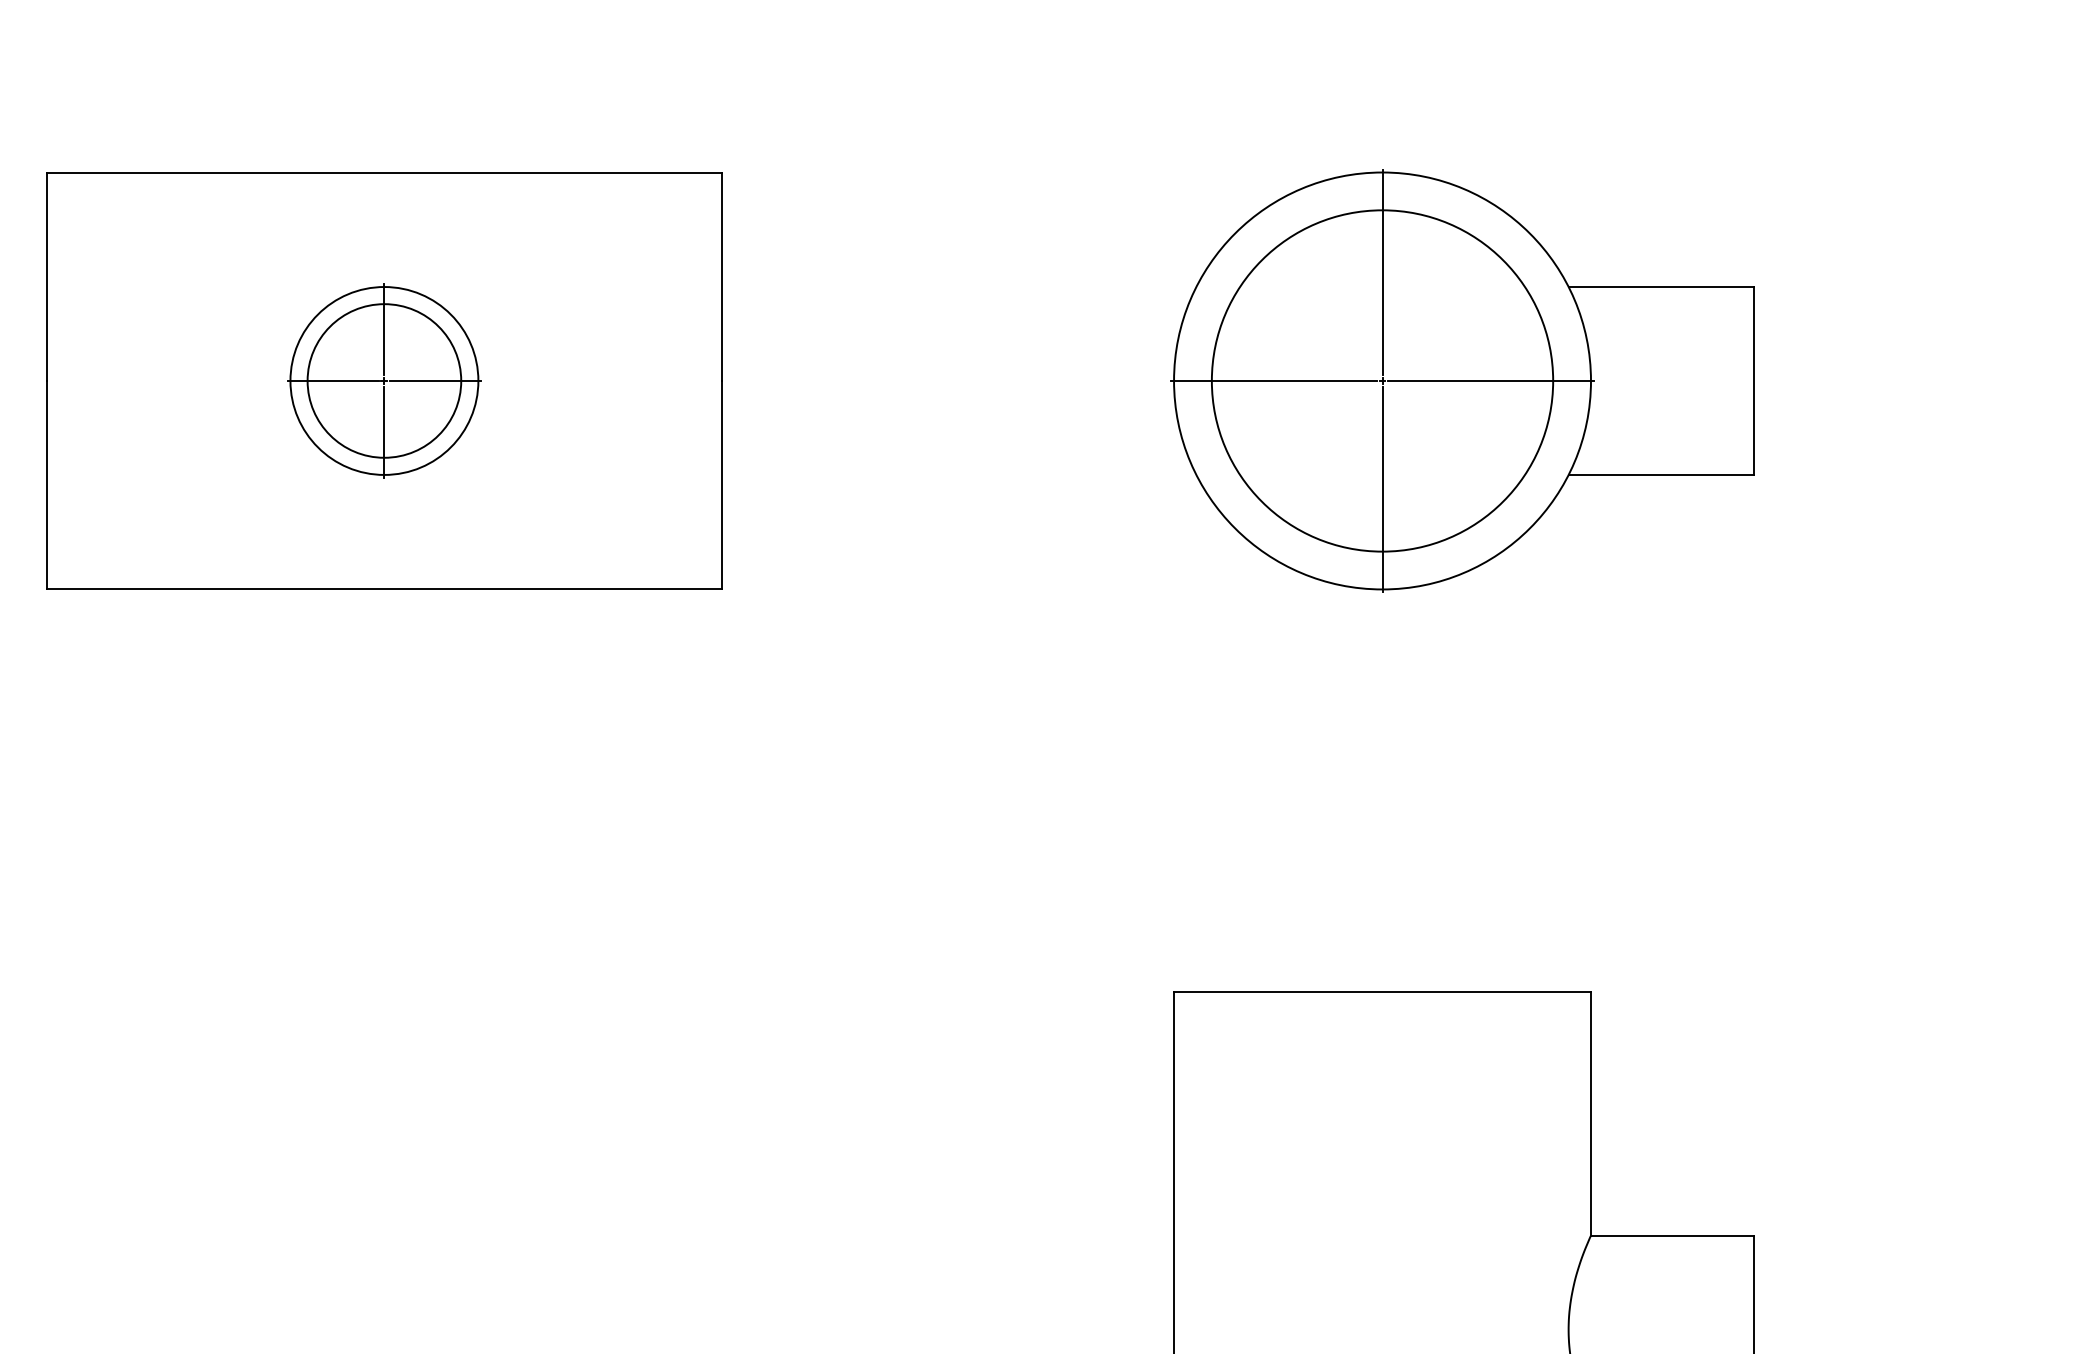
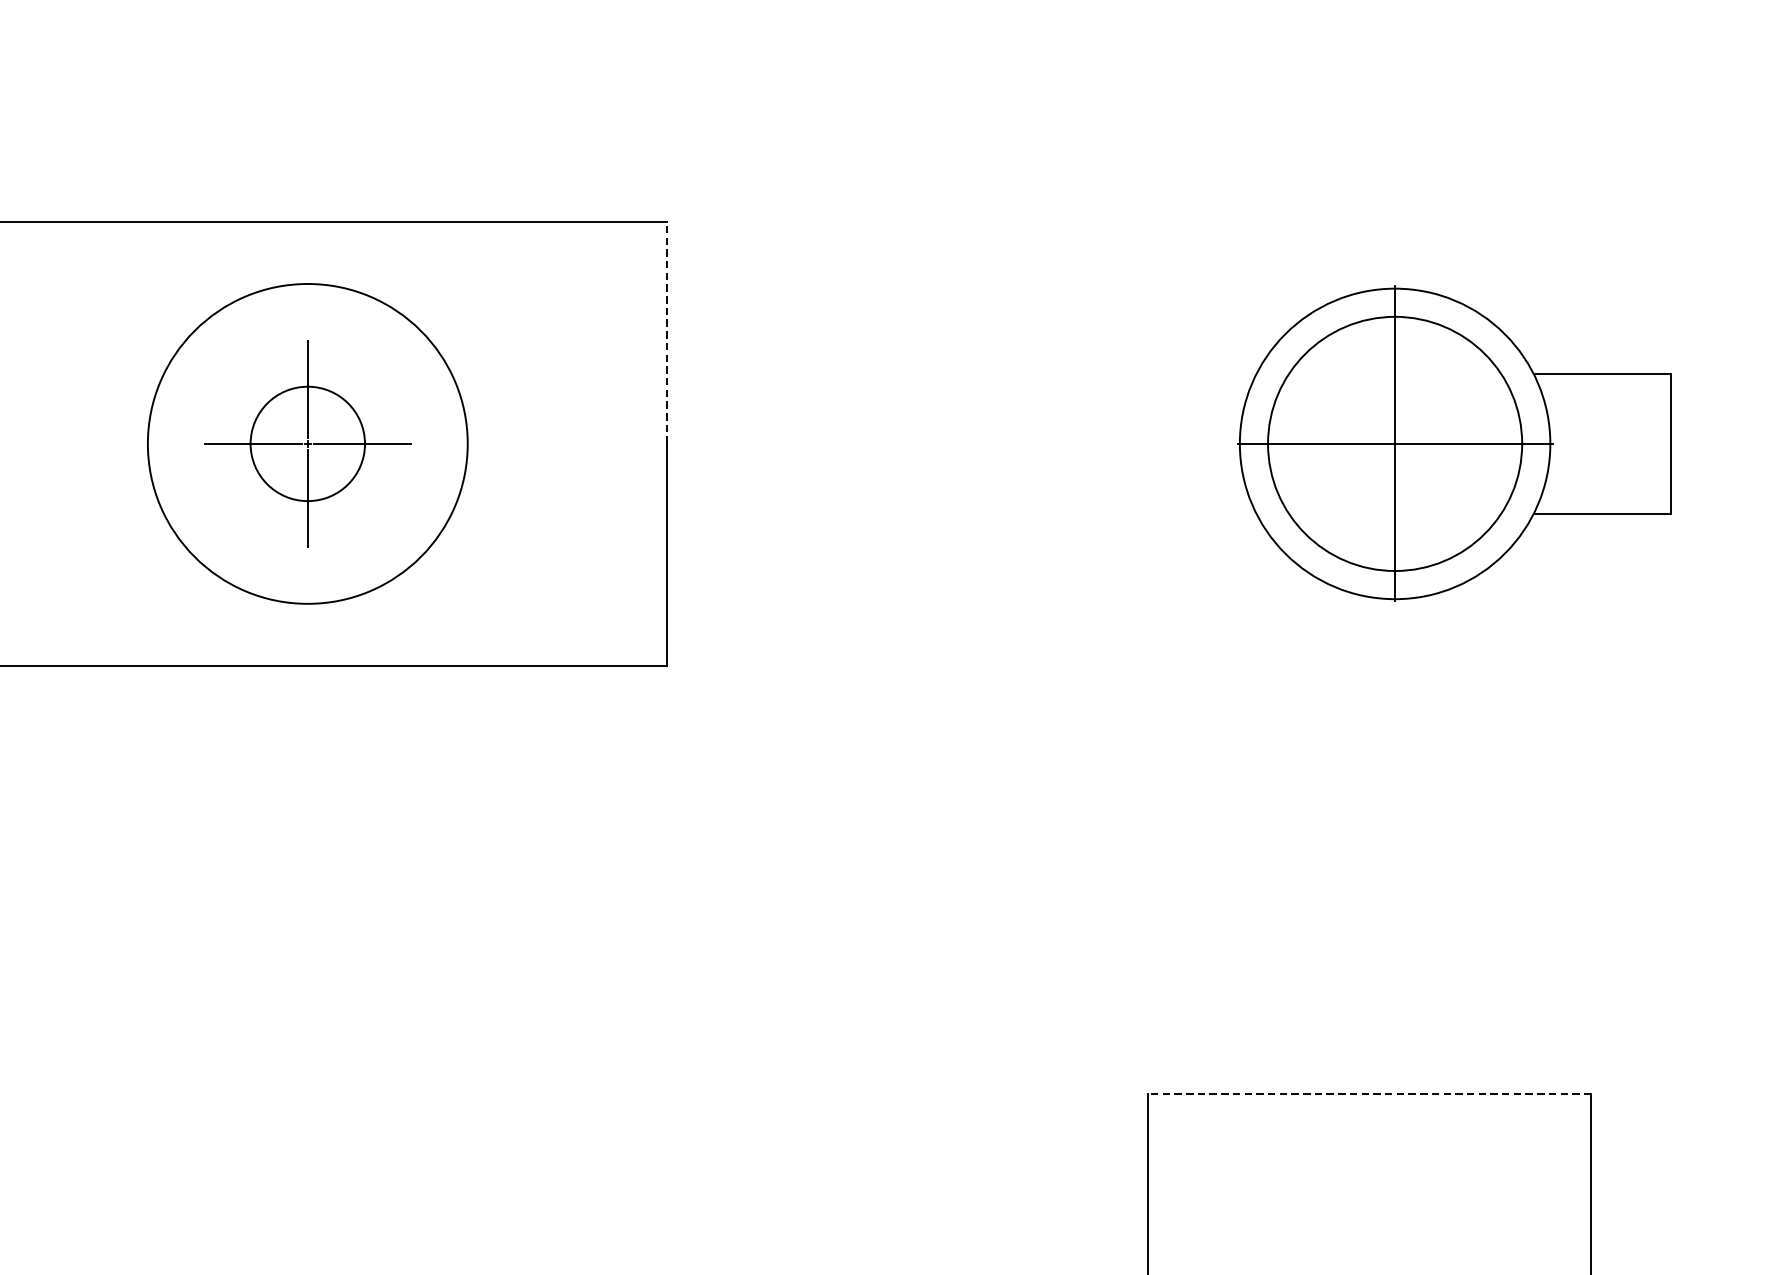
line: (722, 276) -> (667, 332), solid -> dashed
circle: (384, 380) -> (307, 443), size x0.7
circle: (384, 380) -> (307, 443), size x1.6
part: (1462, 380) -> (1454, 443), size x0.7
line: (1382, 991) -> (1369, 1093), solid -> dashed

